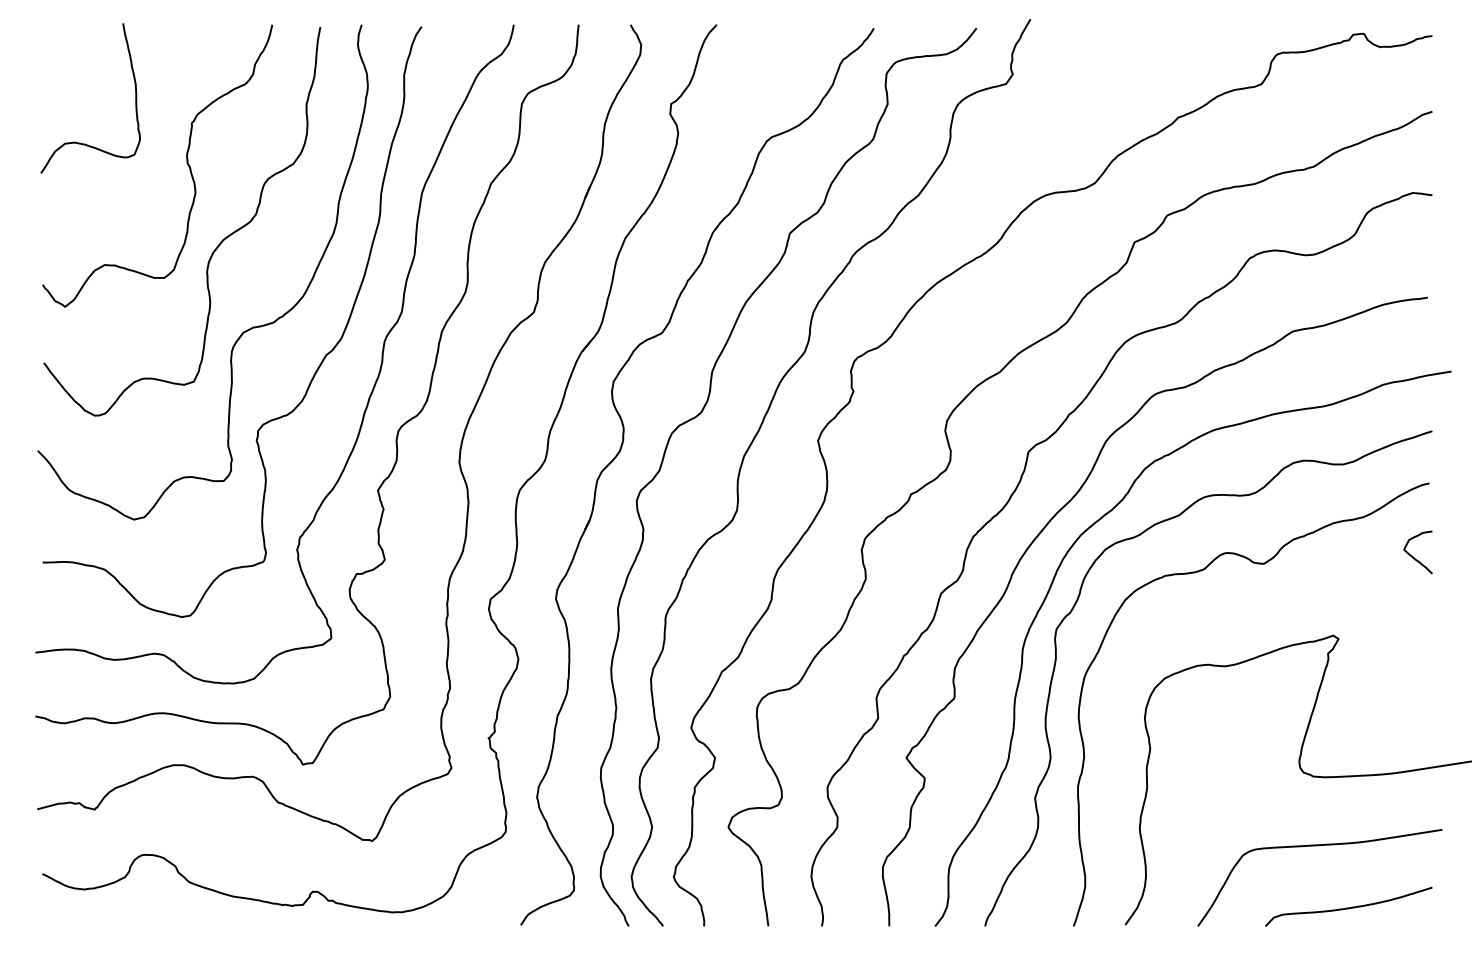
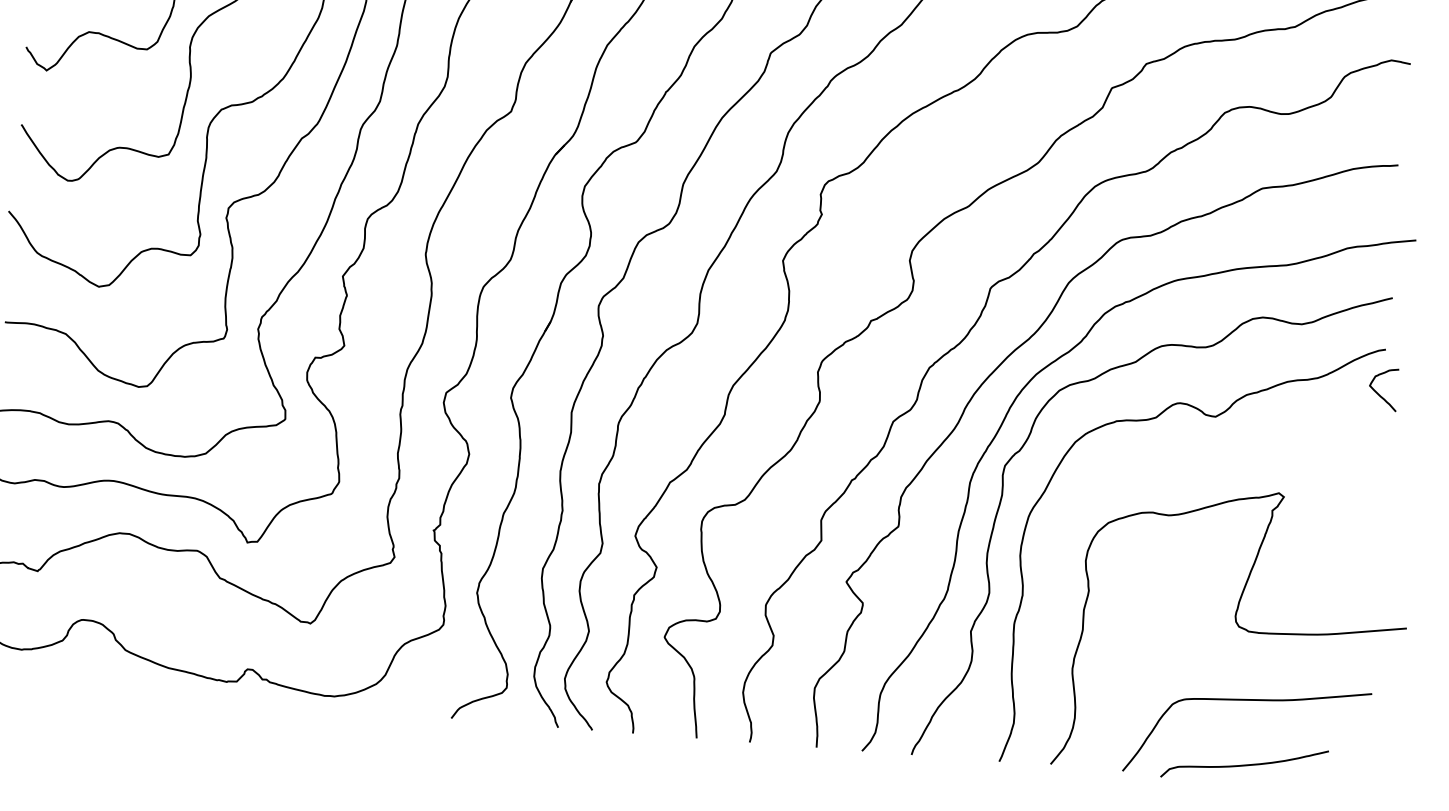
curve: (1413, 556) -> (1378, 393), moved
curve: (1348, 907) -> (1244, 764), moved

